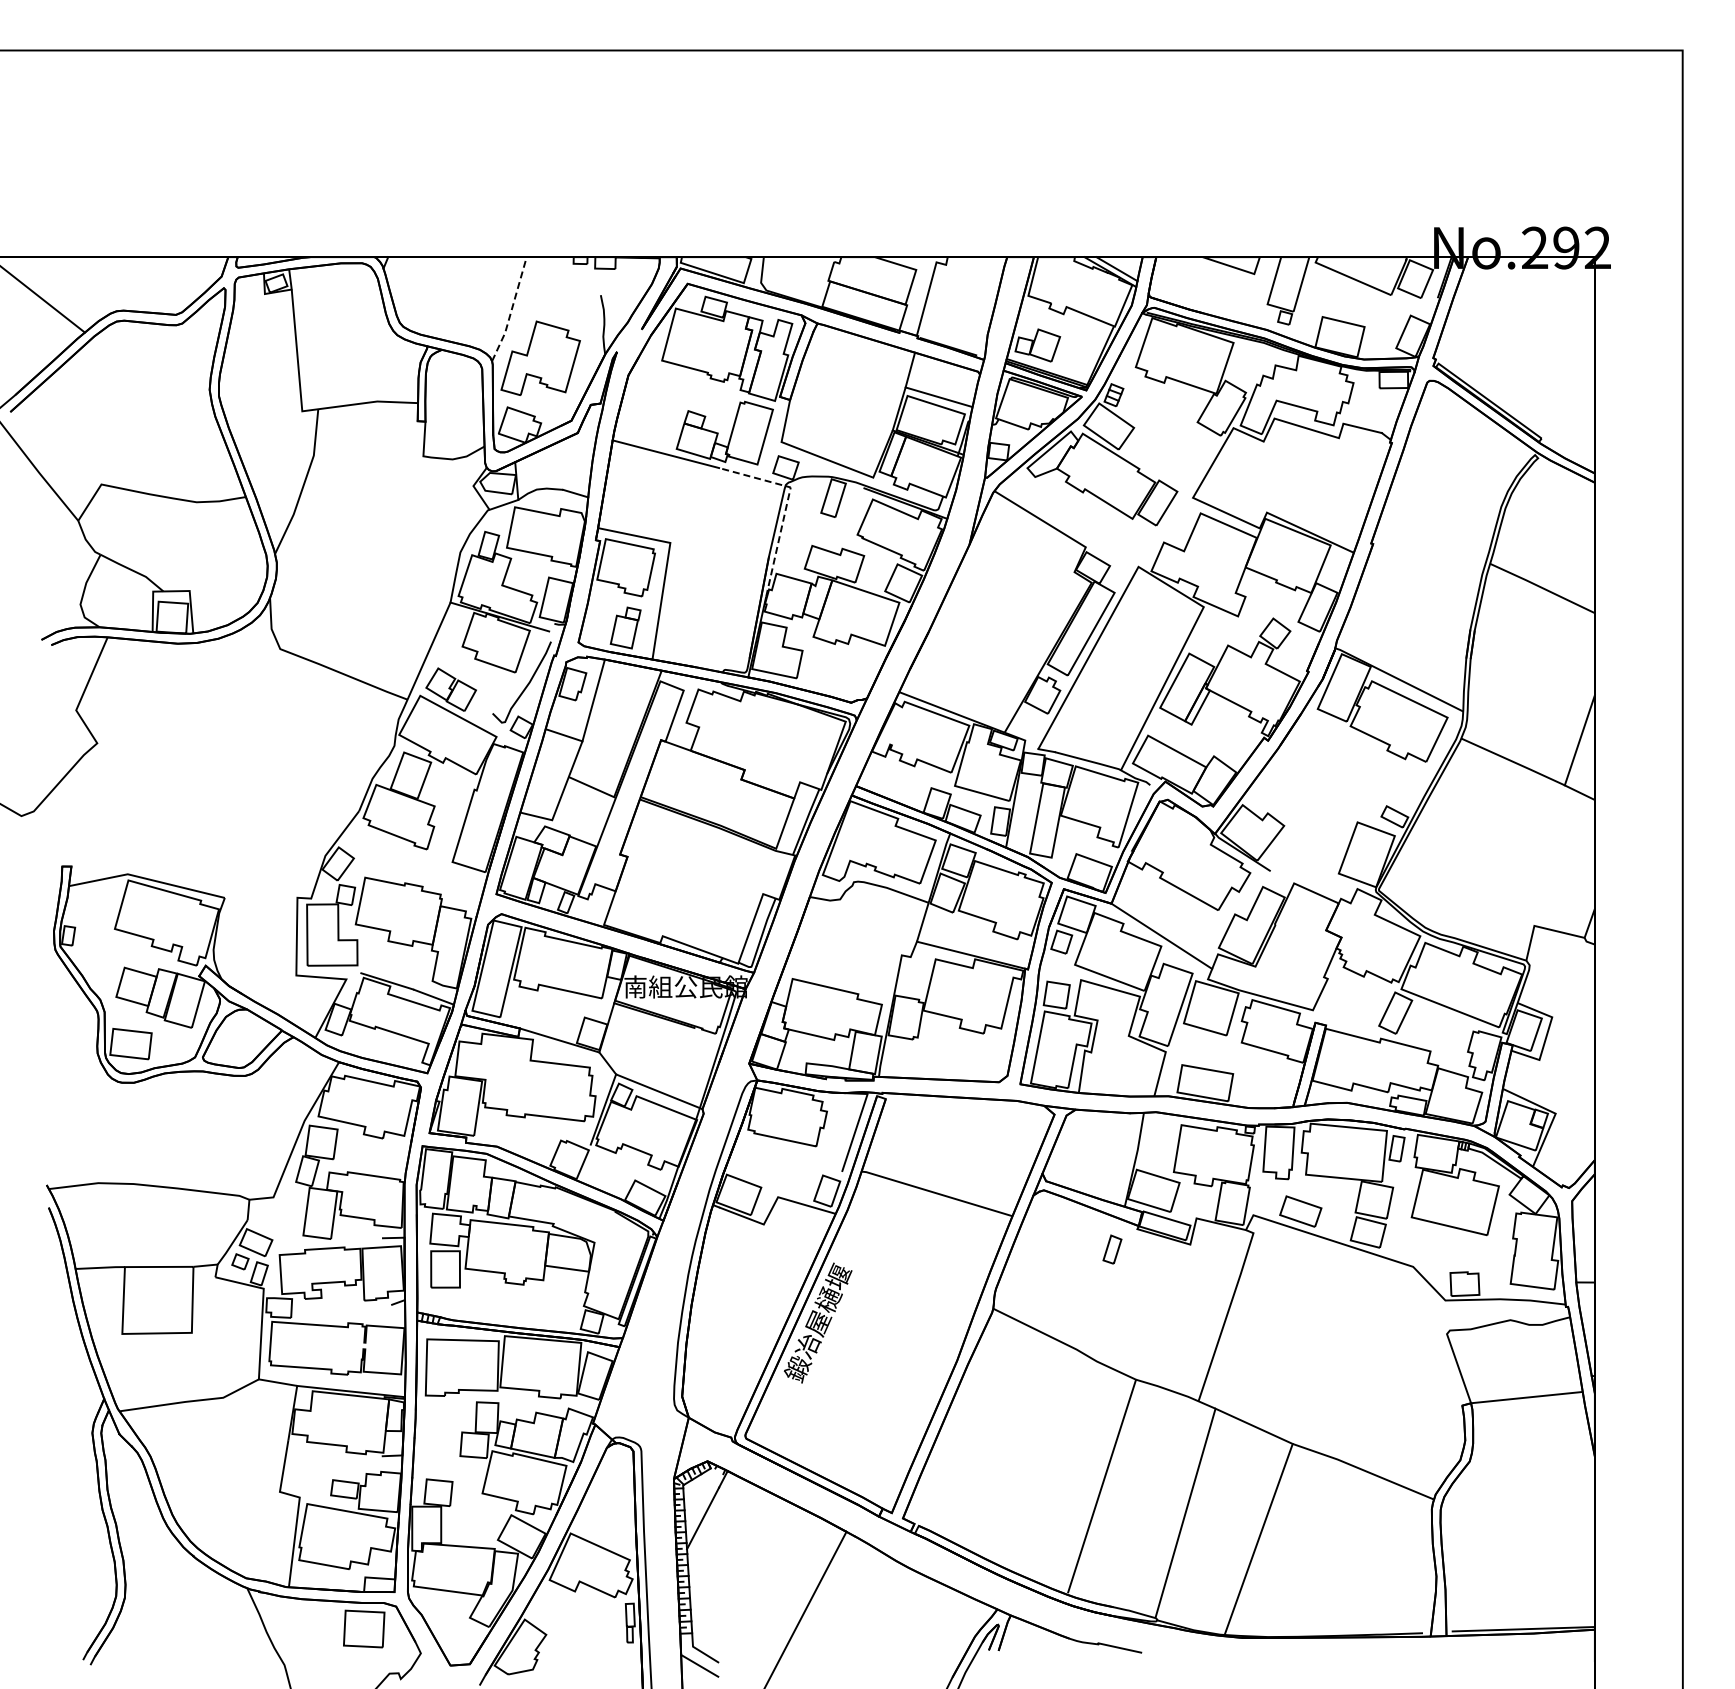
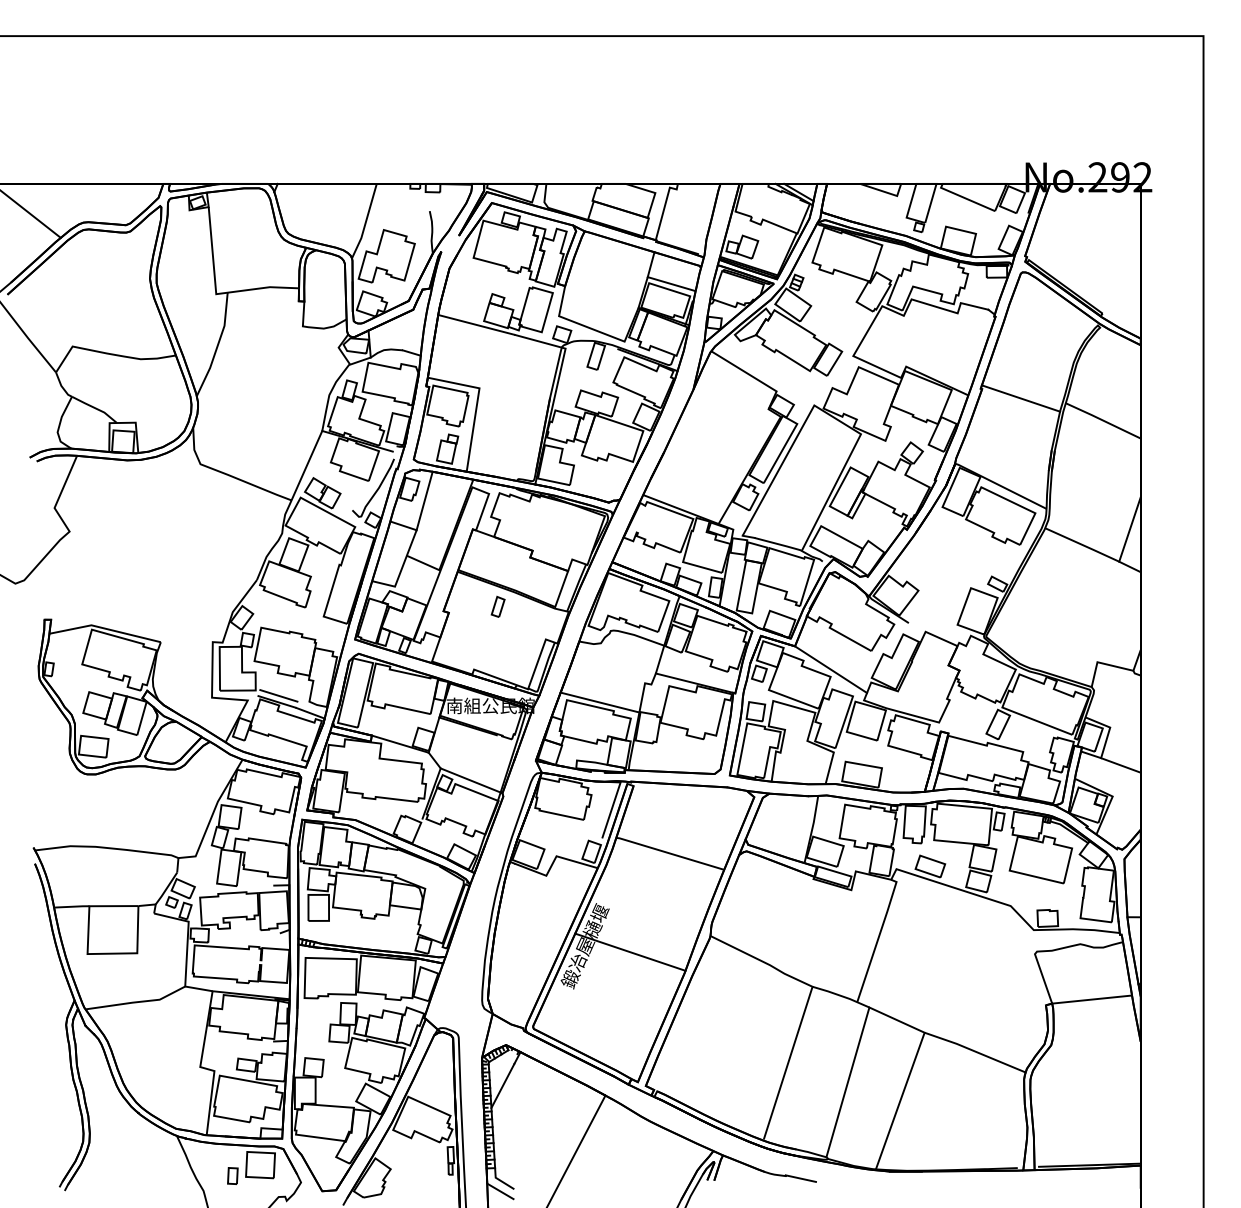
line: (511, 310) -> (365, 222), dashed -> solid
line: (786, 505) -> (562, 361), dashed -> solid
line: (1427, 556) -> (1021, 398), added
line: (389, 972) -> (278, 695), added
line: (838, 982) -> (599, 702), added
line: (1566, 1070) -> (1120, 765), added
part: (1112, 1249) -> (498, 606), moved
line: (881, 1331) -> (630, 952), added
part: (325, 1644) -> (232, 1176), added

